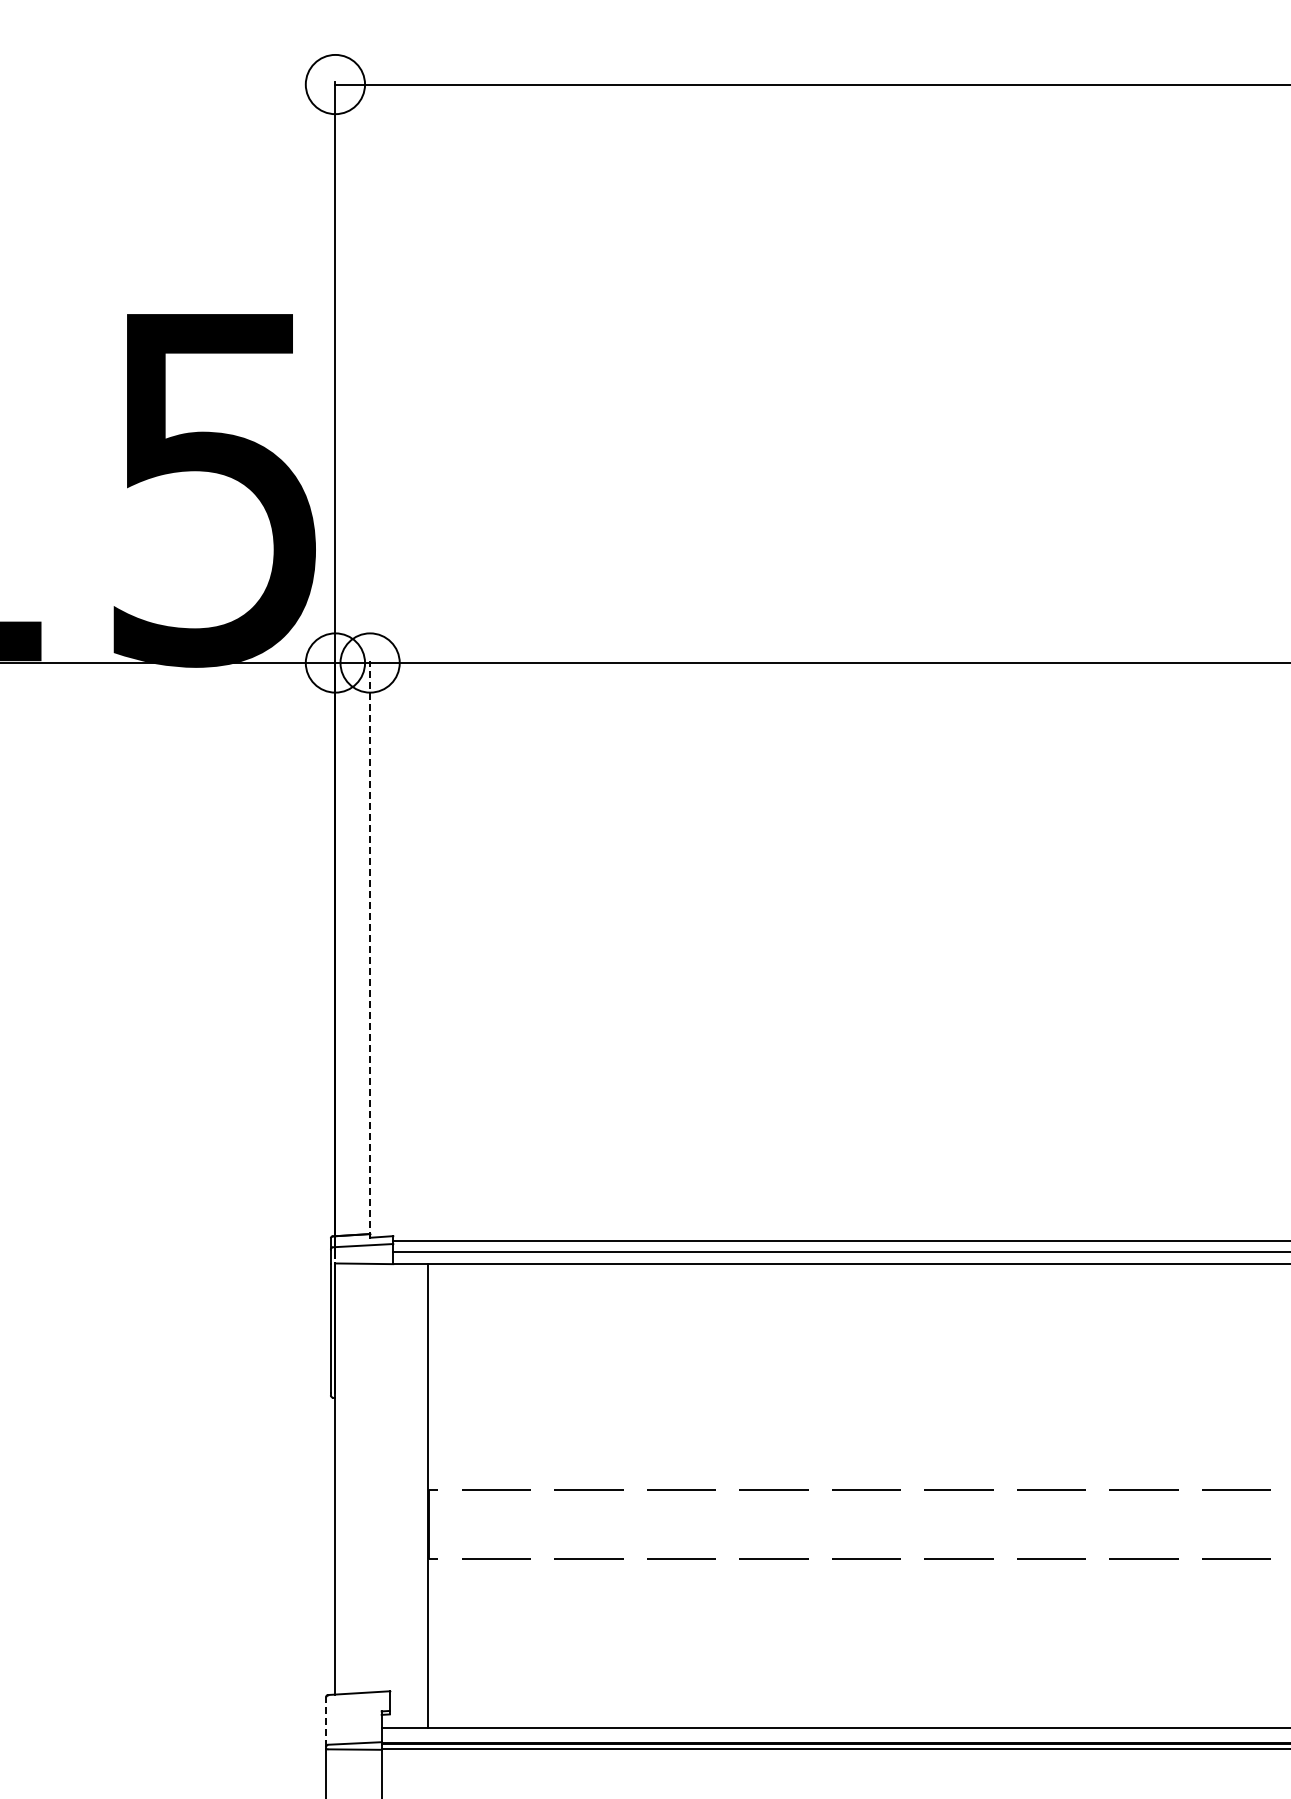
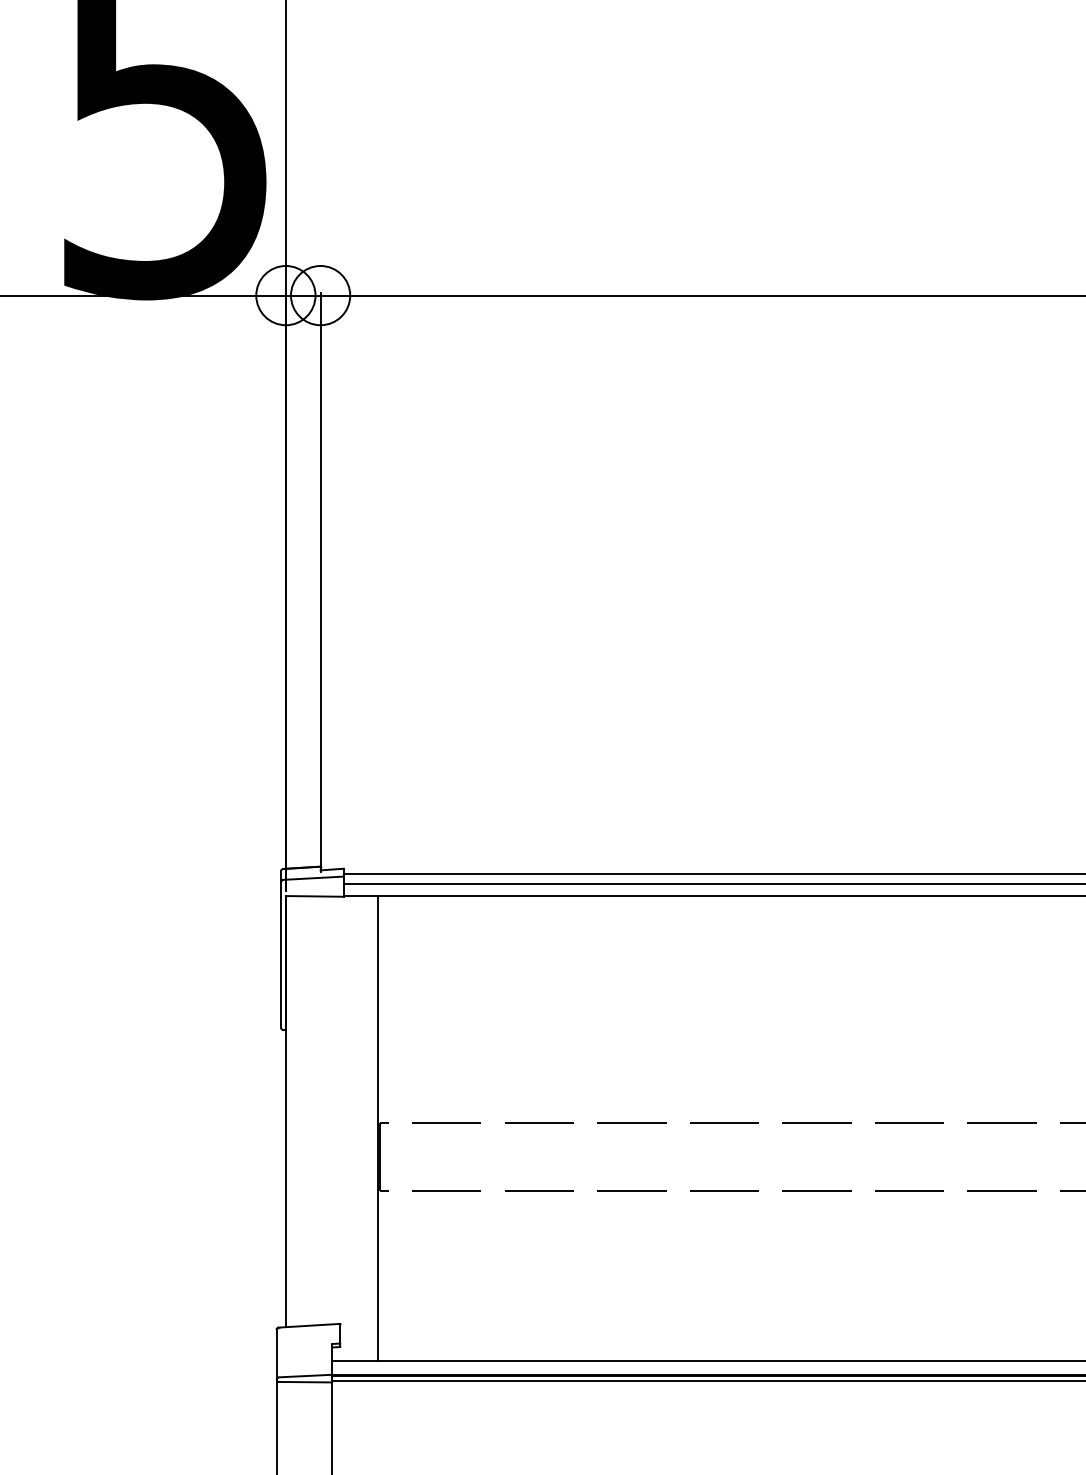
line: (370, 949) -> (320, 582), dashed -> solid
line: (326, 1722) -> (276, 1355), dashed -> solid

